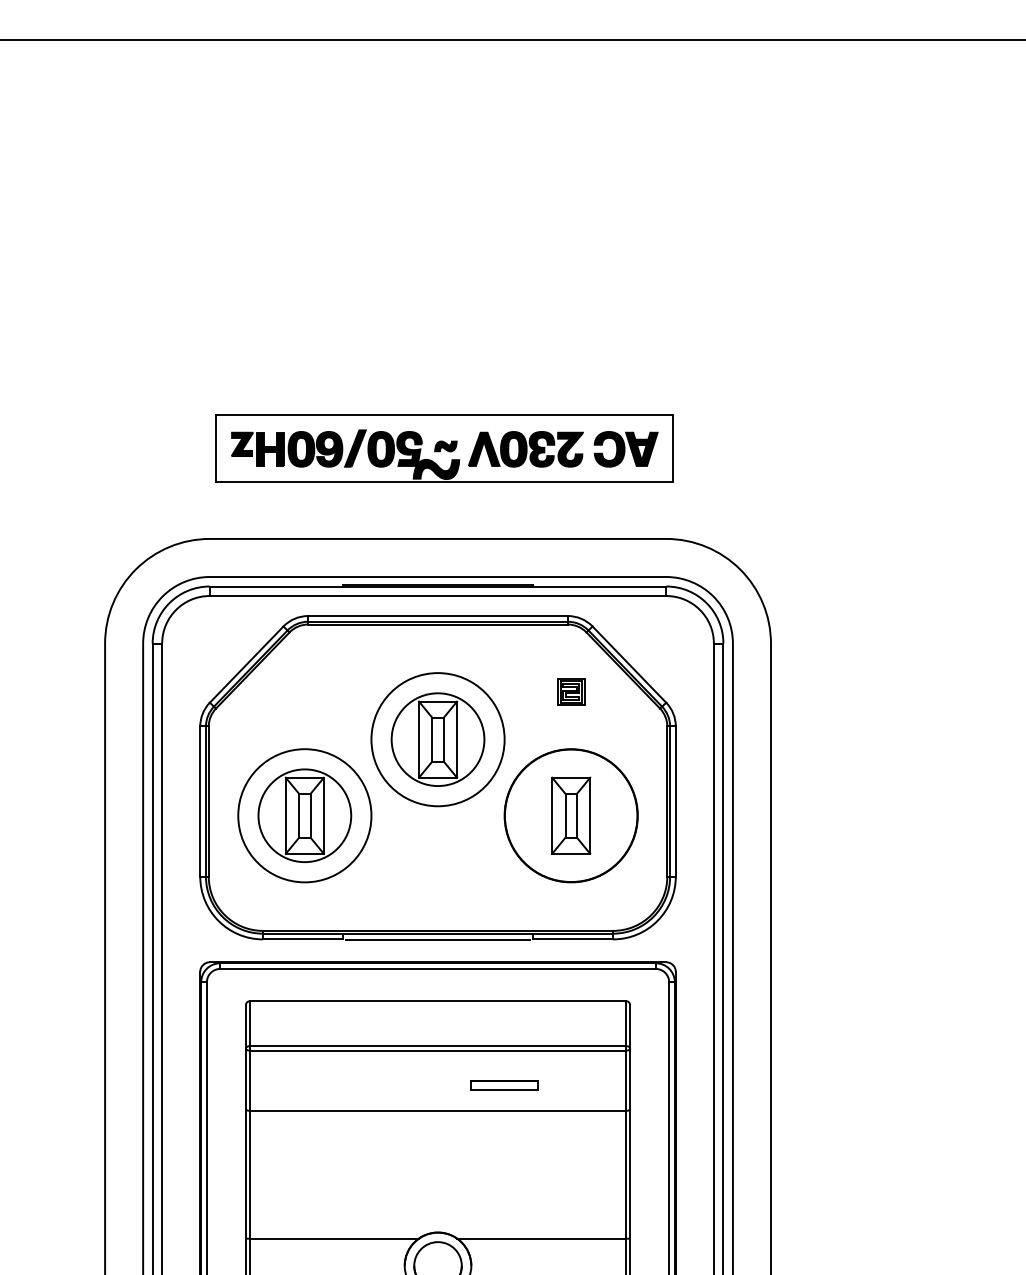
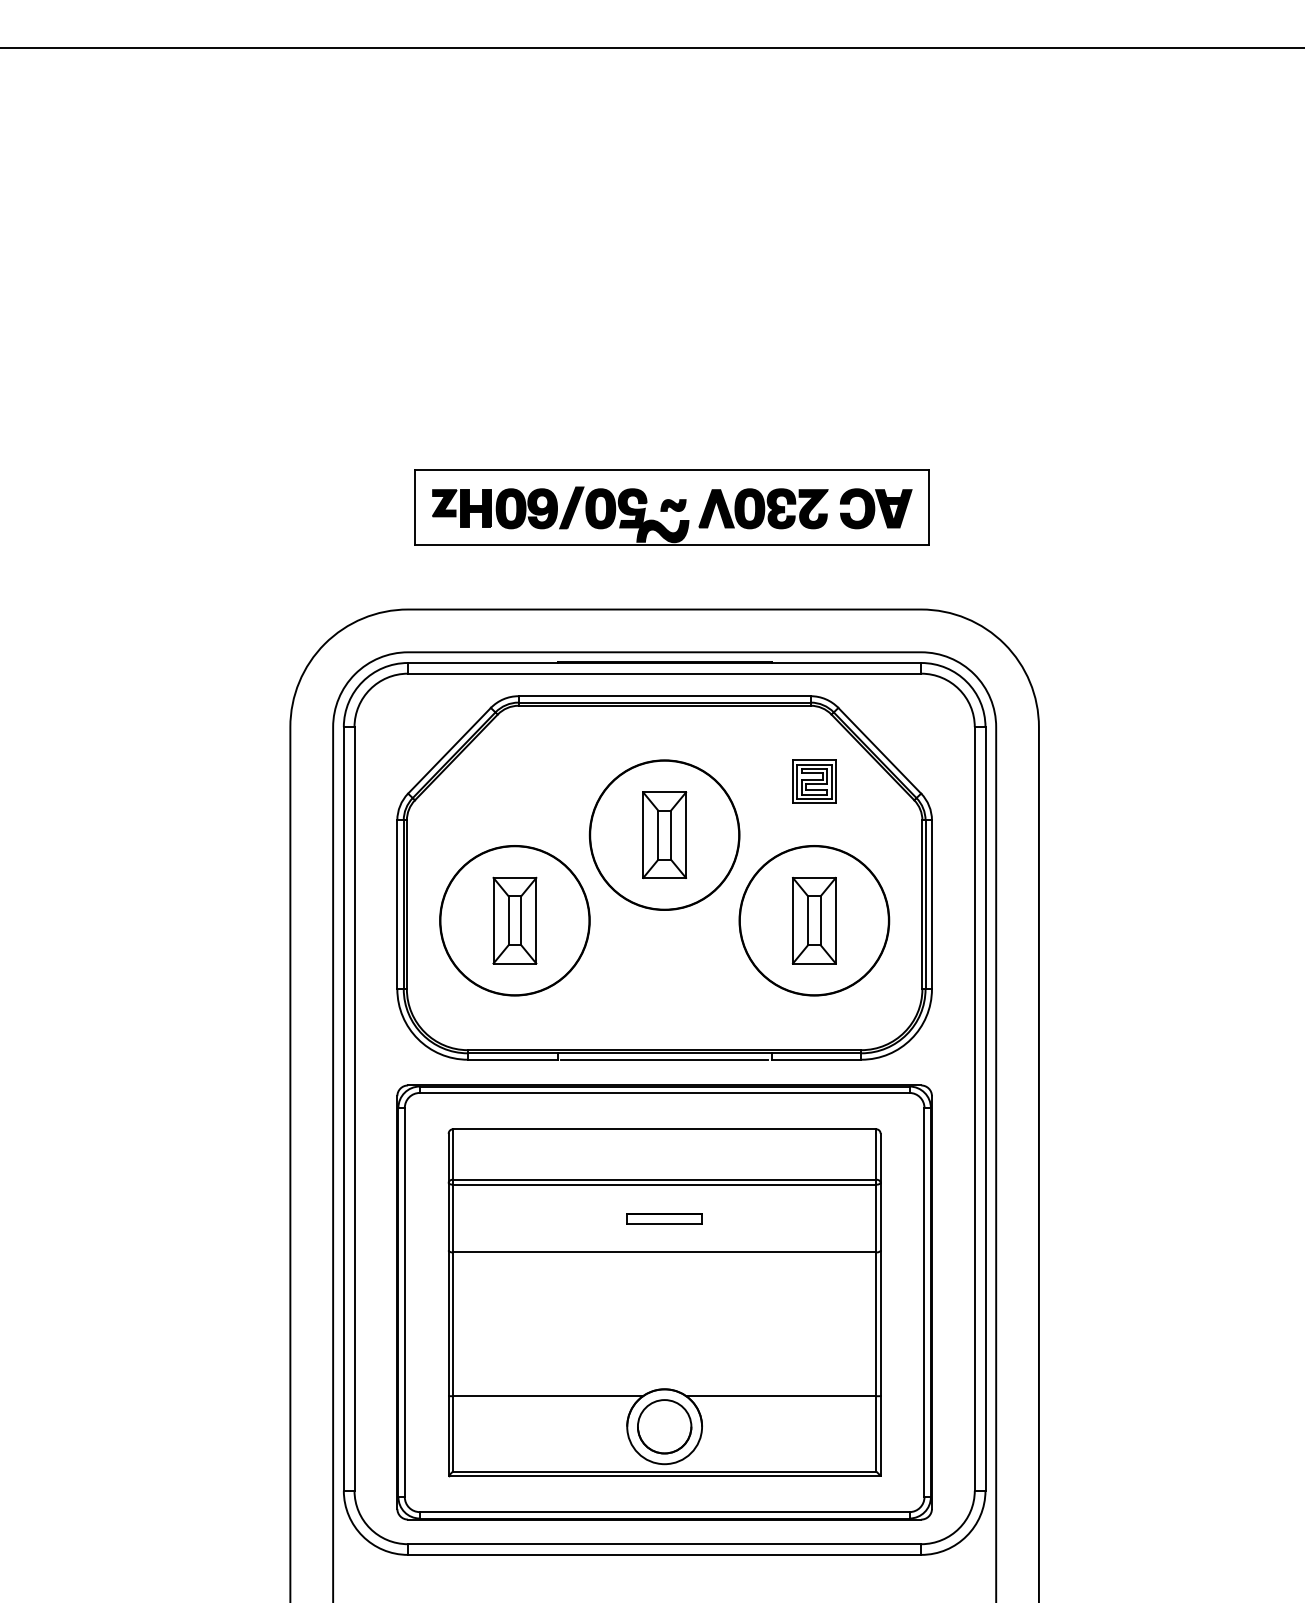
part: (571, 691) -> (814, 781), size x1.43
circle: (437, 739) -> (664, 834), size x1.43
circle: (304, 815) -> (514, 920), size x1.43
part: (504, 1085) -> (664, 1218), moved

